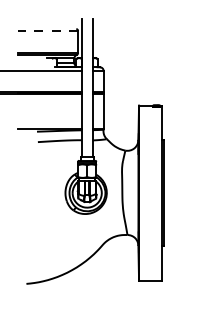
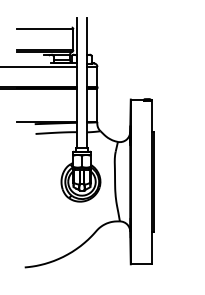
line: (47, 30) -> (44, 28), dashed -> solid

